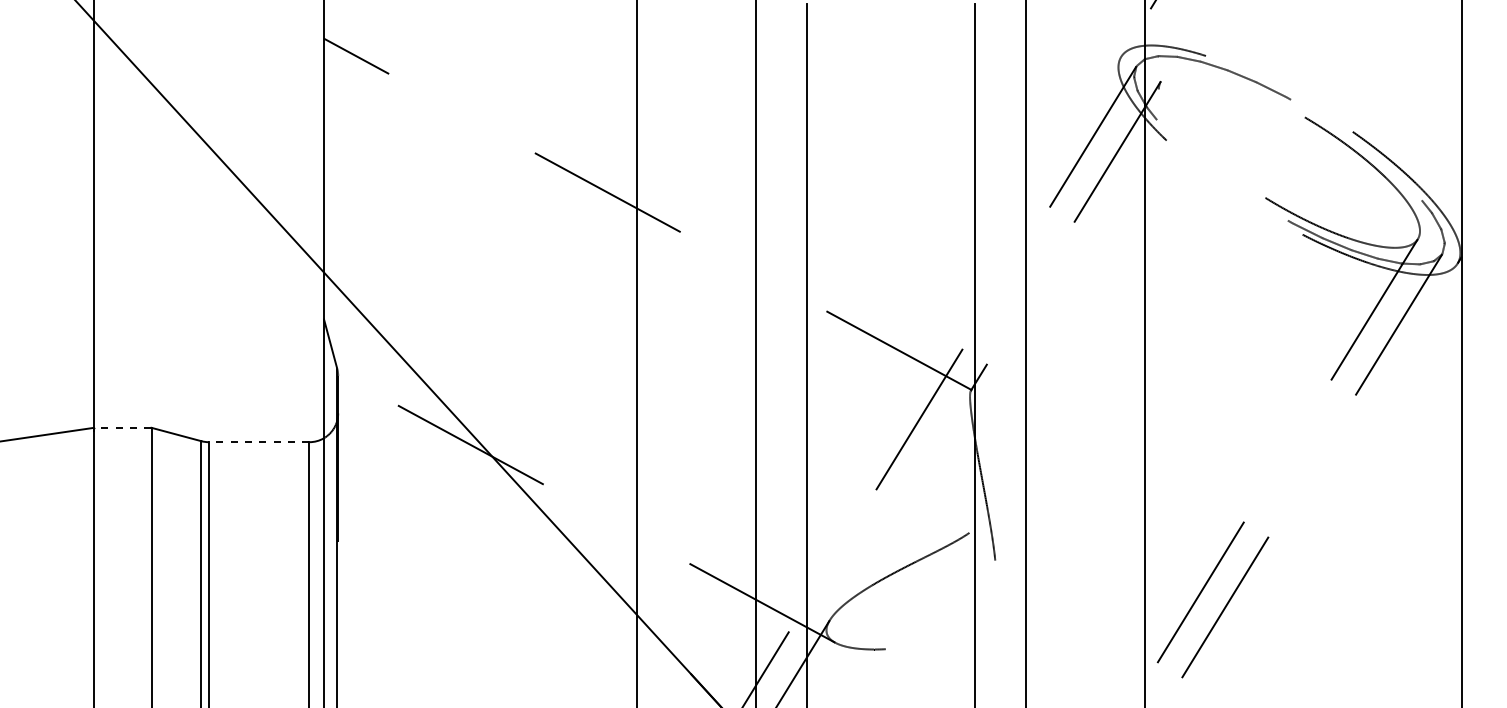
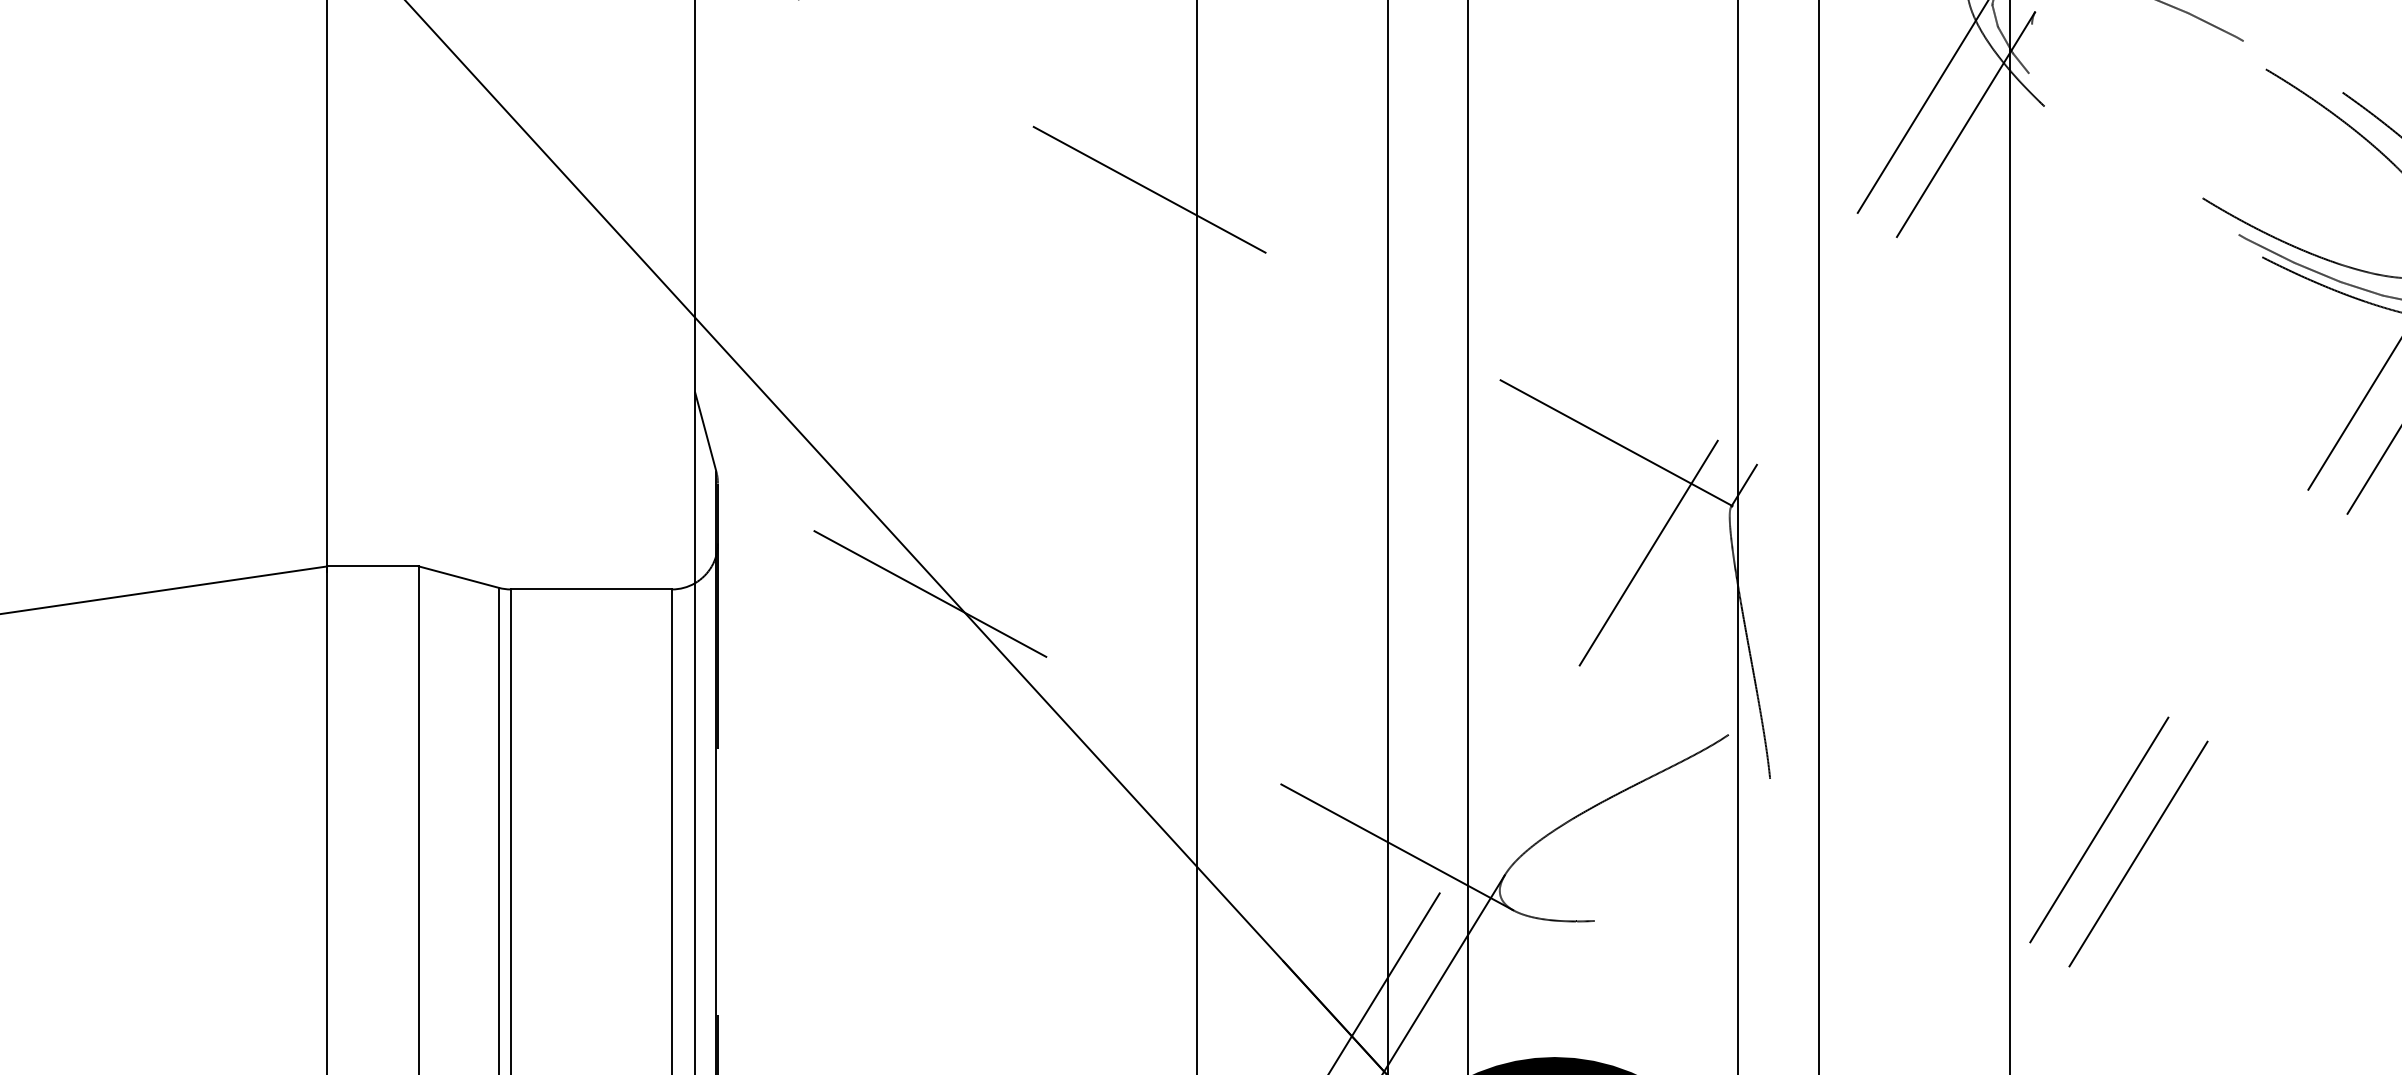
line: (122, 427) -> (372, 565), dashed -> solid
line: (258, 442) -> (590, 589), dashed -> solid

